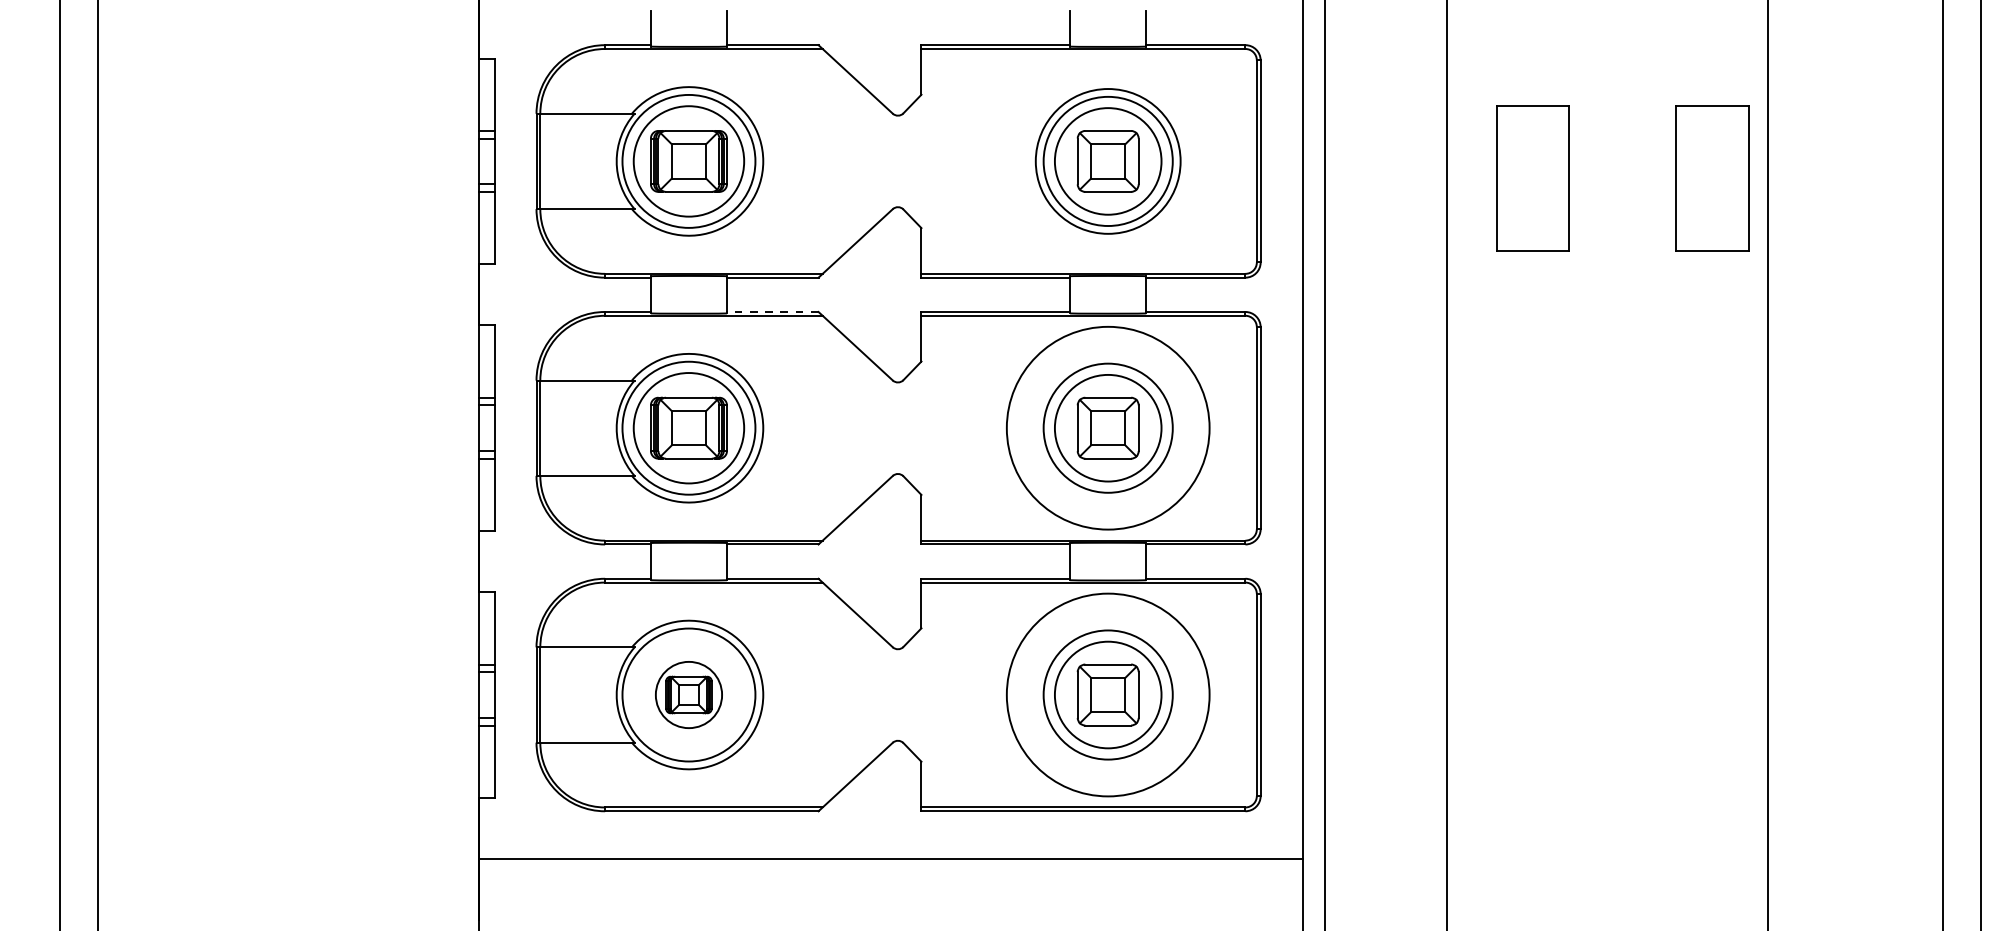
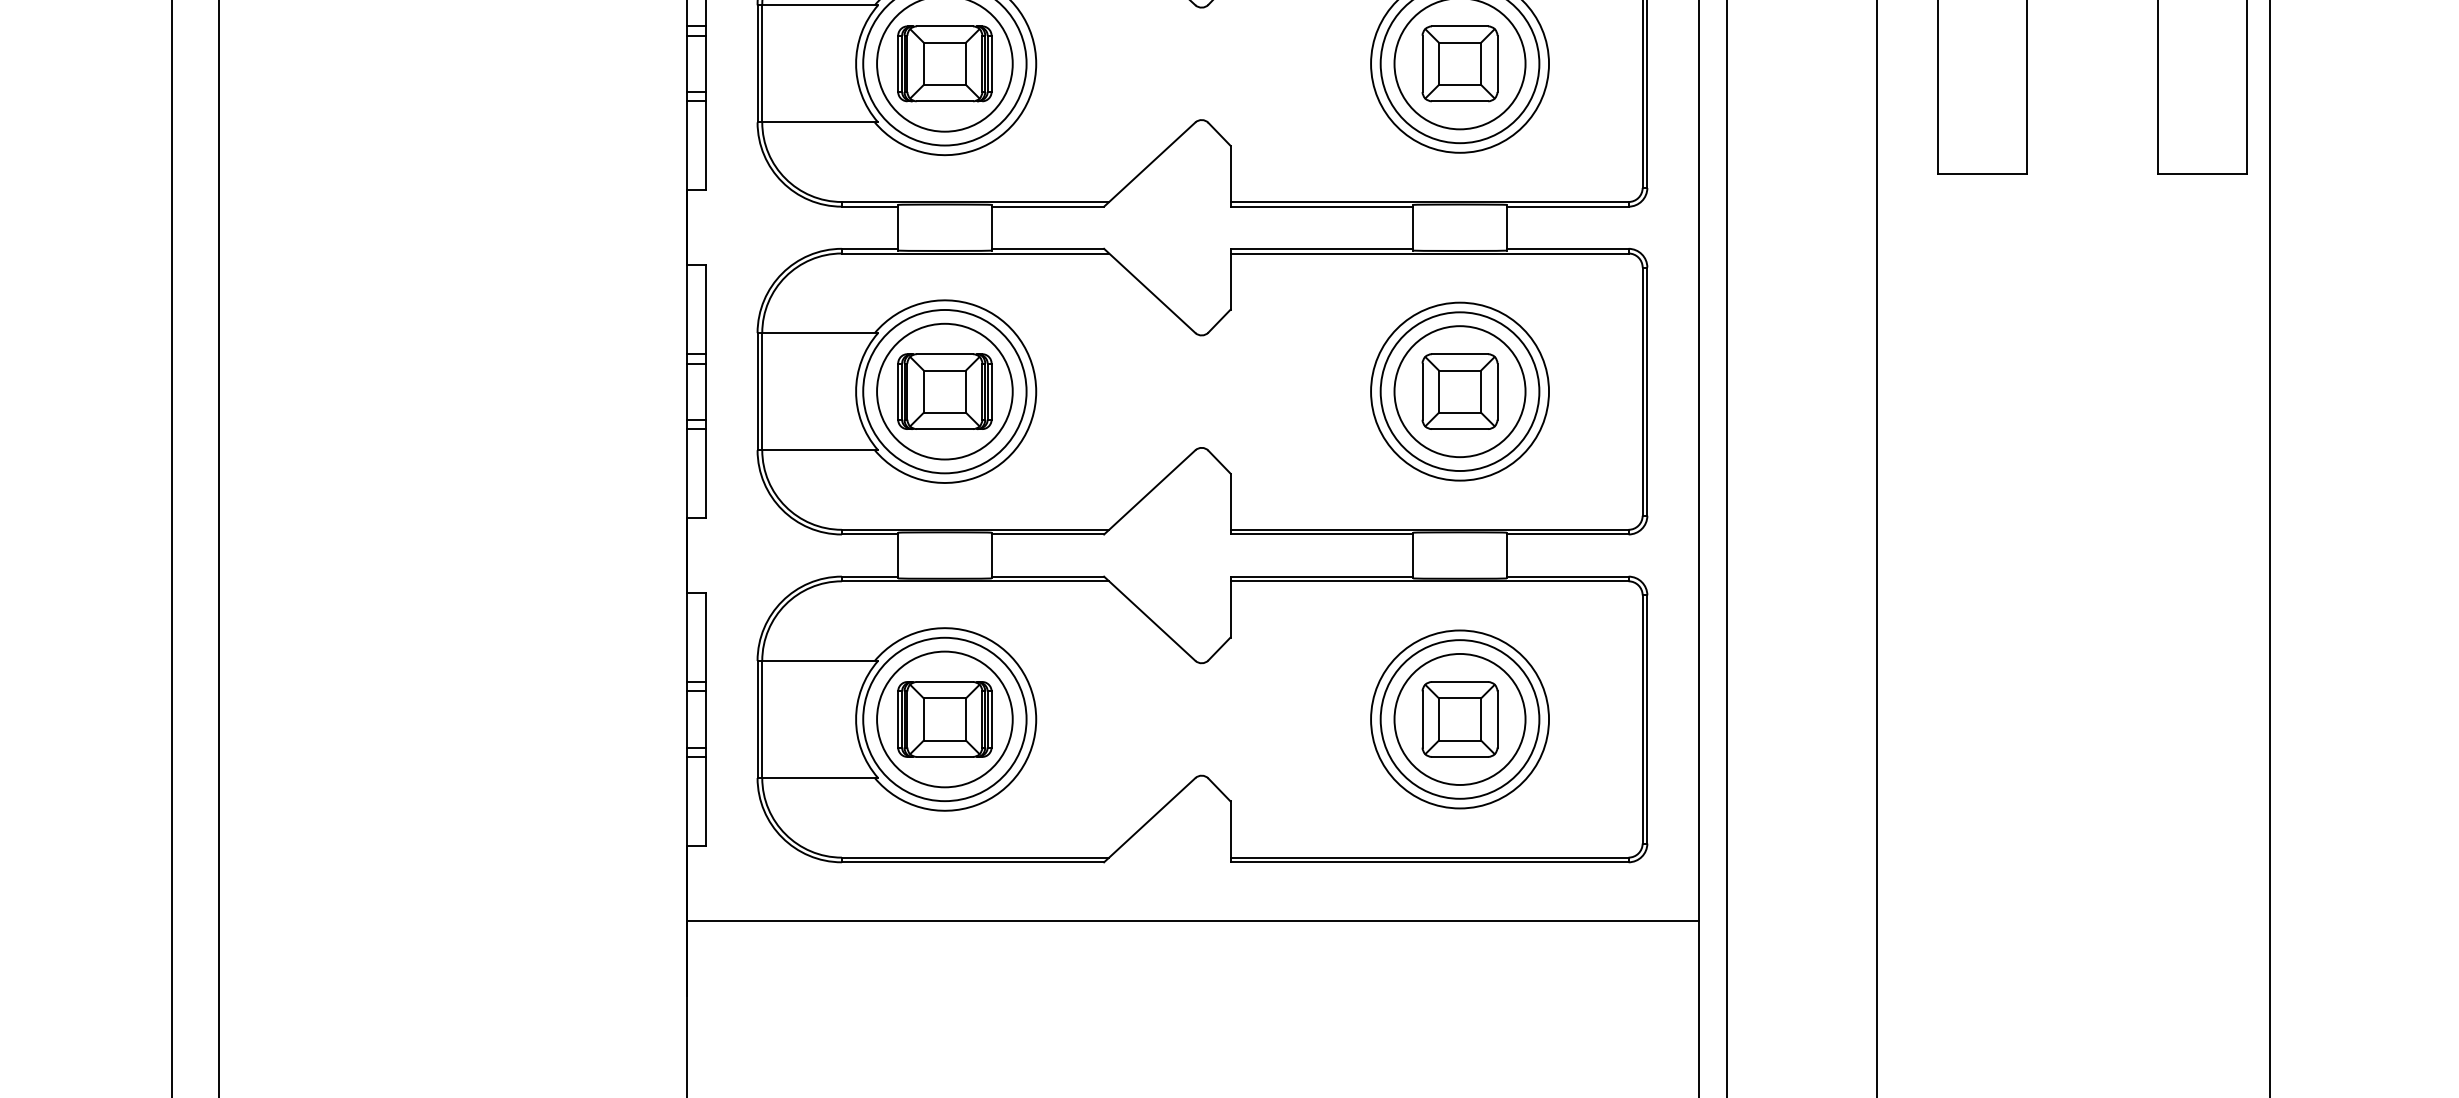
line: (772, 311) -> (1047, 248), dashed -> solid
circle: (1107, 427) -> (1459, 390), size x0.71
part: (688, 694) -> (944, 718), size x1.67
circle: (1107, 694) -> (1459, 718), size x0.71

